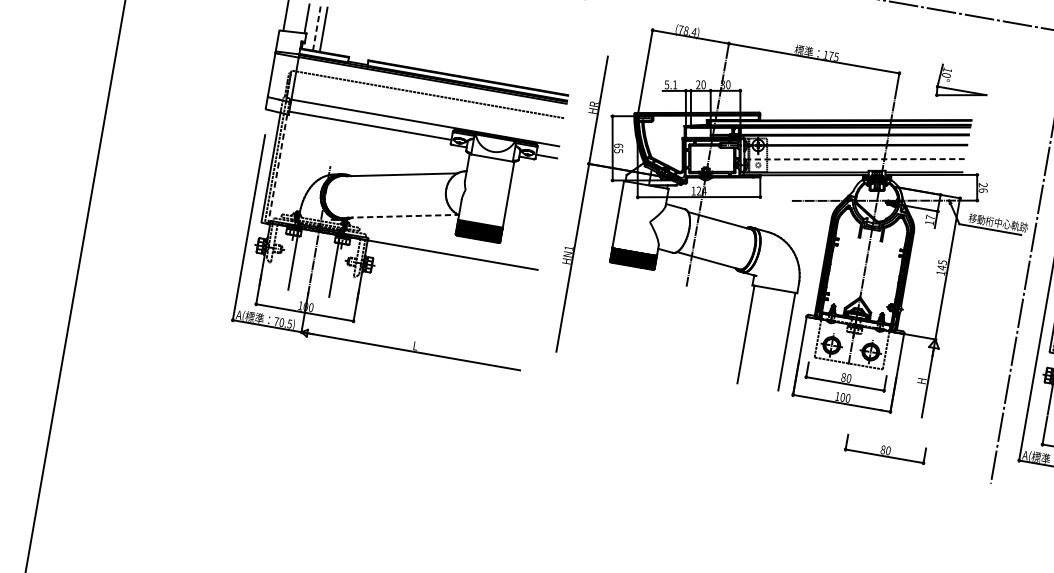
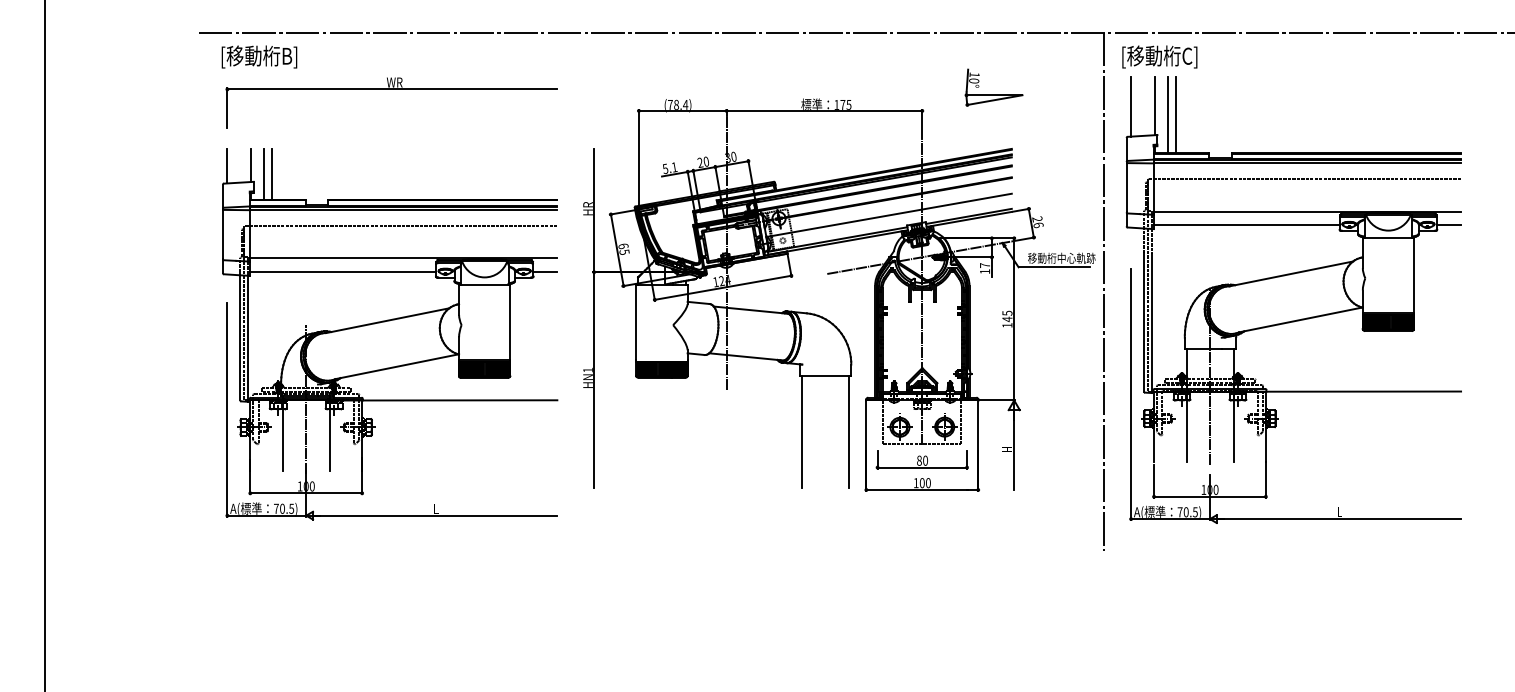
line: (316, 28) -> (264, 174), dashed -> solid
part: (961, 90) -> (993, 94), moved
line: (854, 159) -> (889, 215), dashed -> solid
line: (278, 169) -> (248, 338), dashed -> solid
line: (402, 216) -> (396, 366), dashed -> solid
part: (885, 449) -> (979, 532), removed

